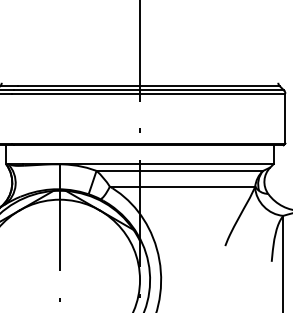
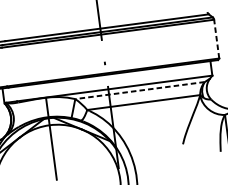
line: (285, 118) -> (216, 39), solid -> dashed
line: (179, 170) -> (139, 90), solid -> dashed

